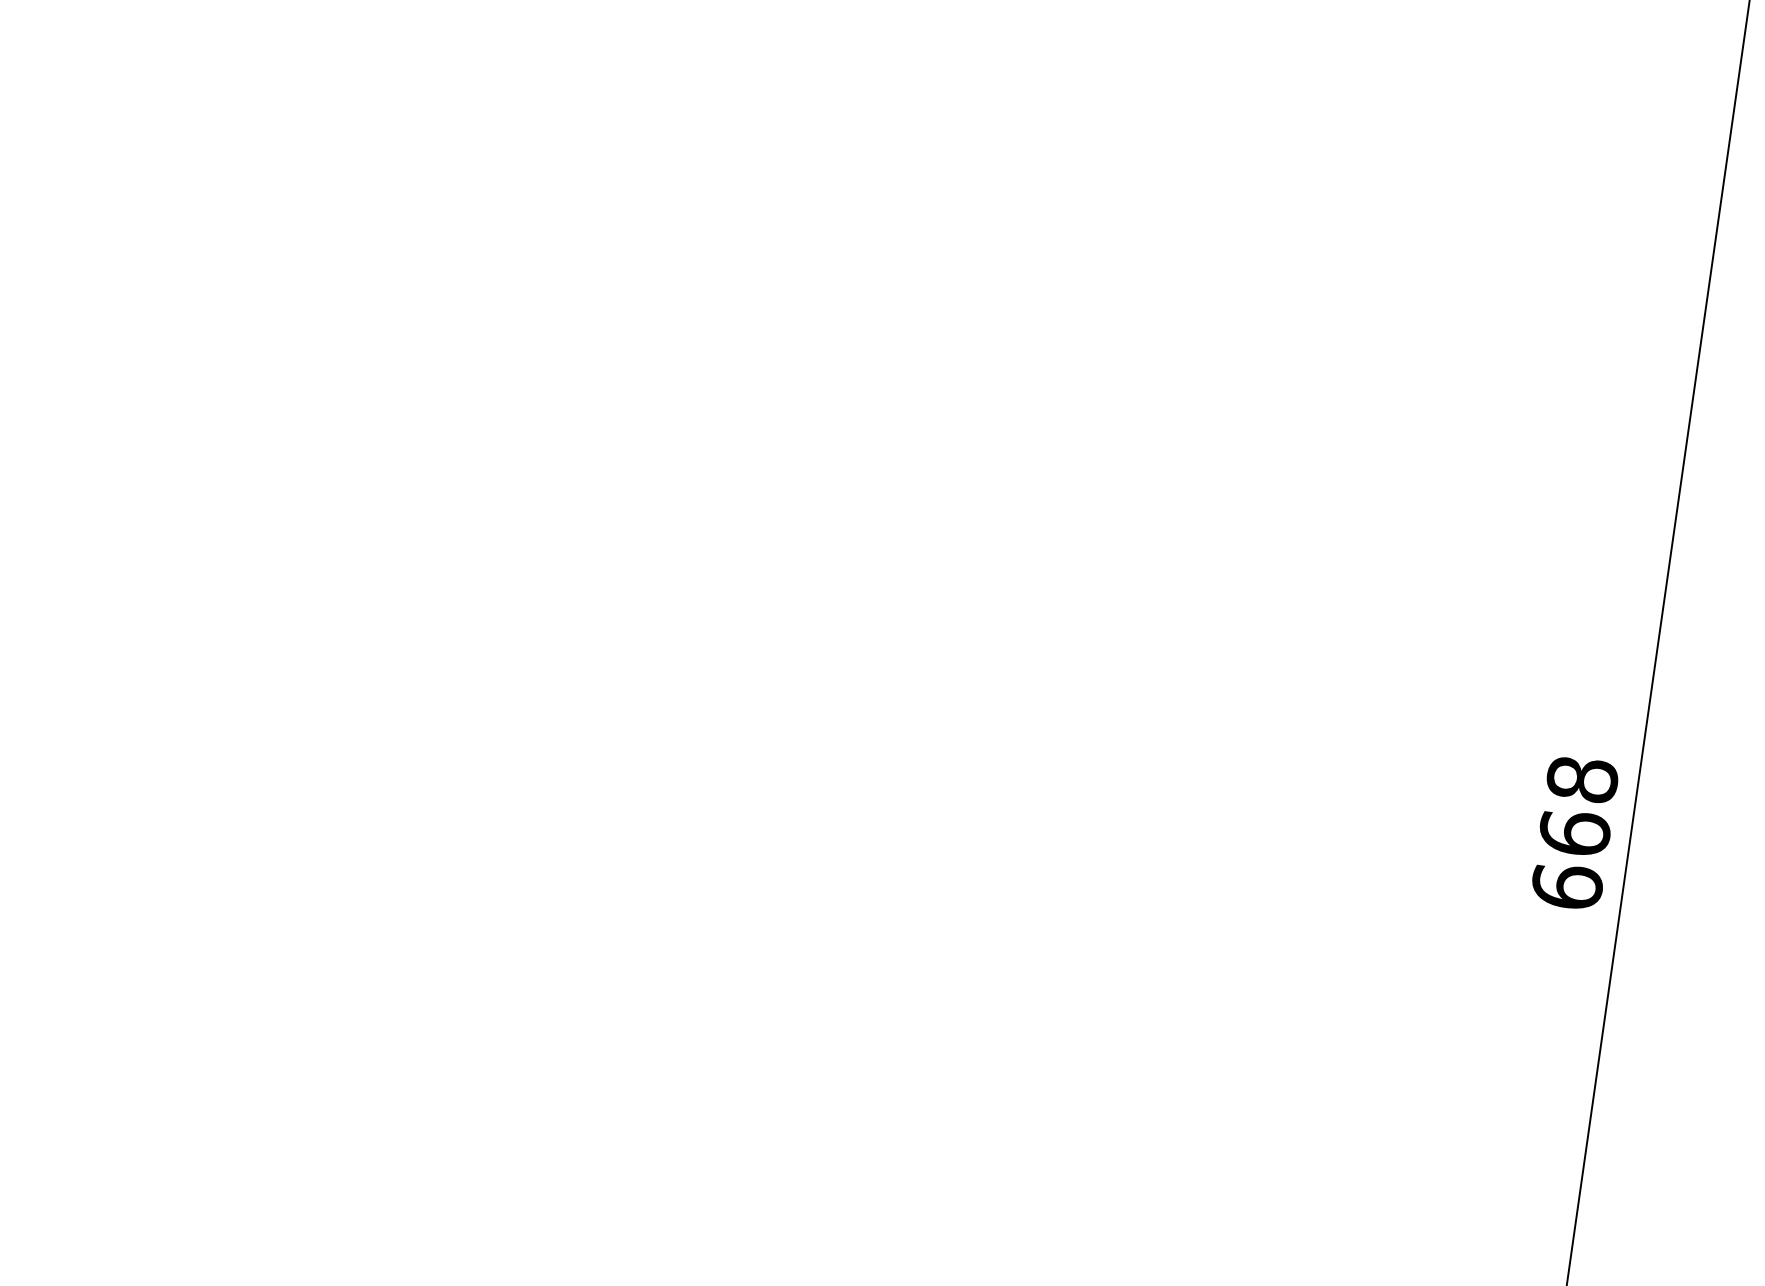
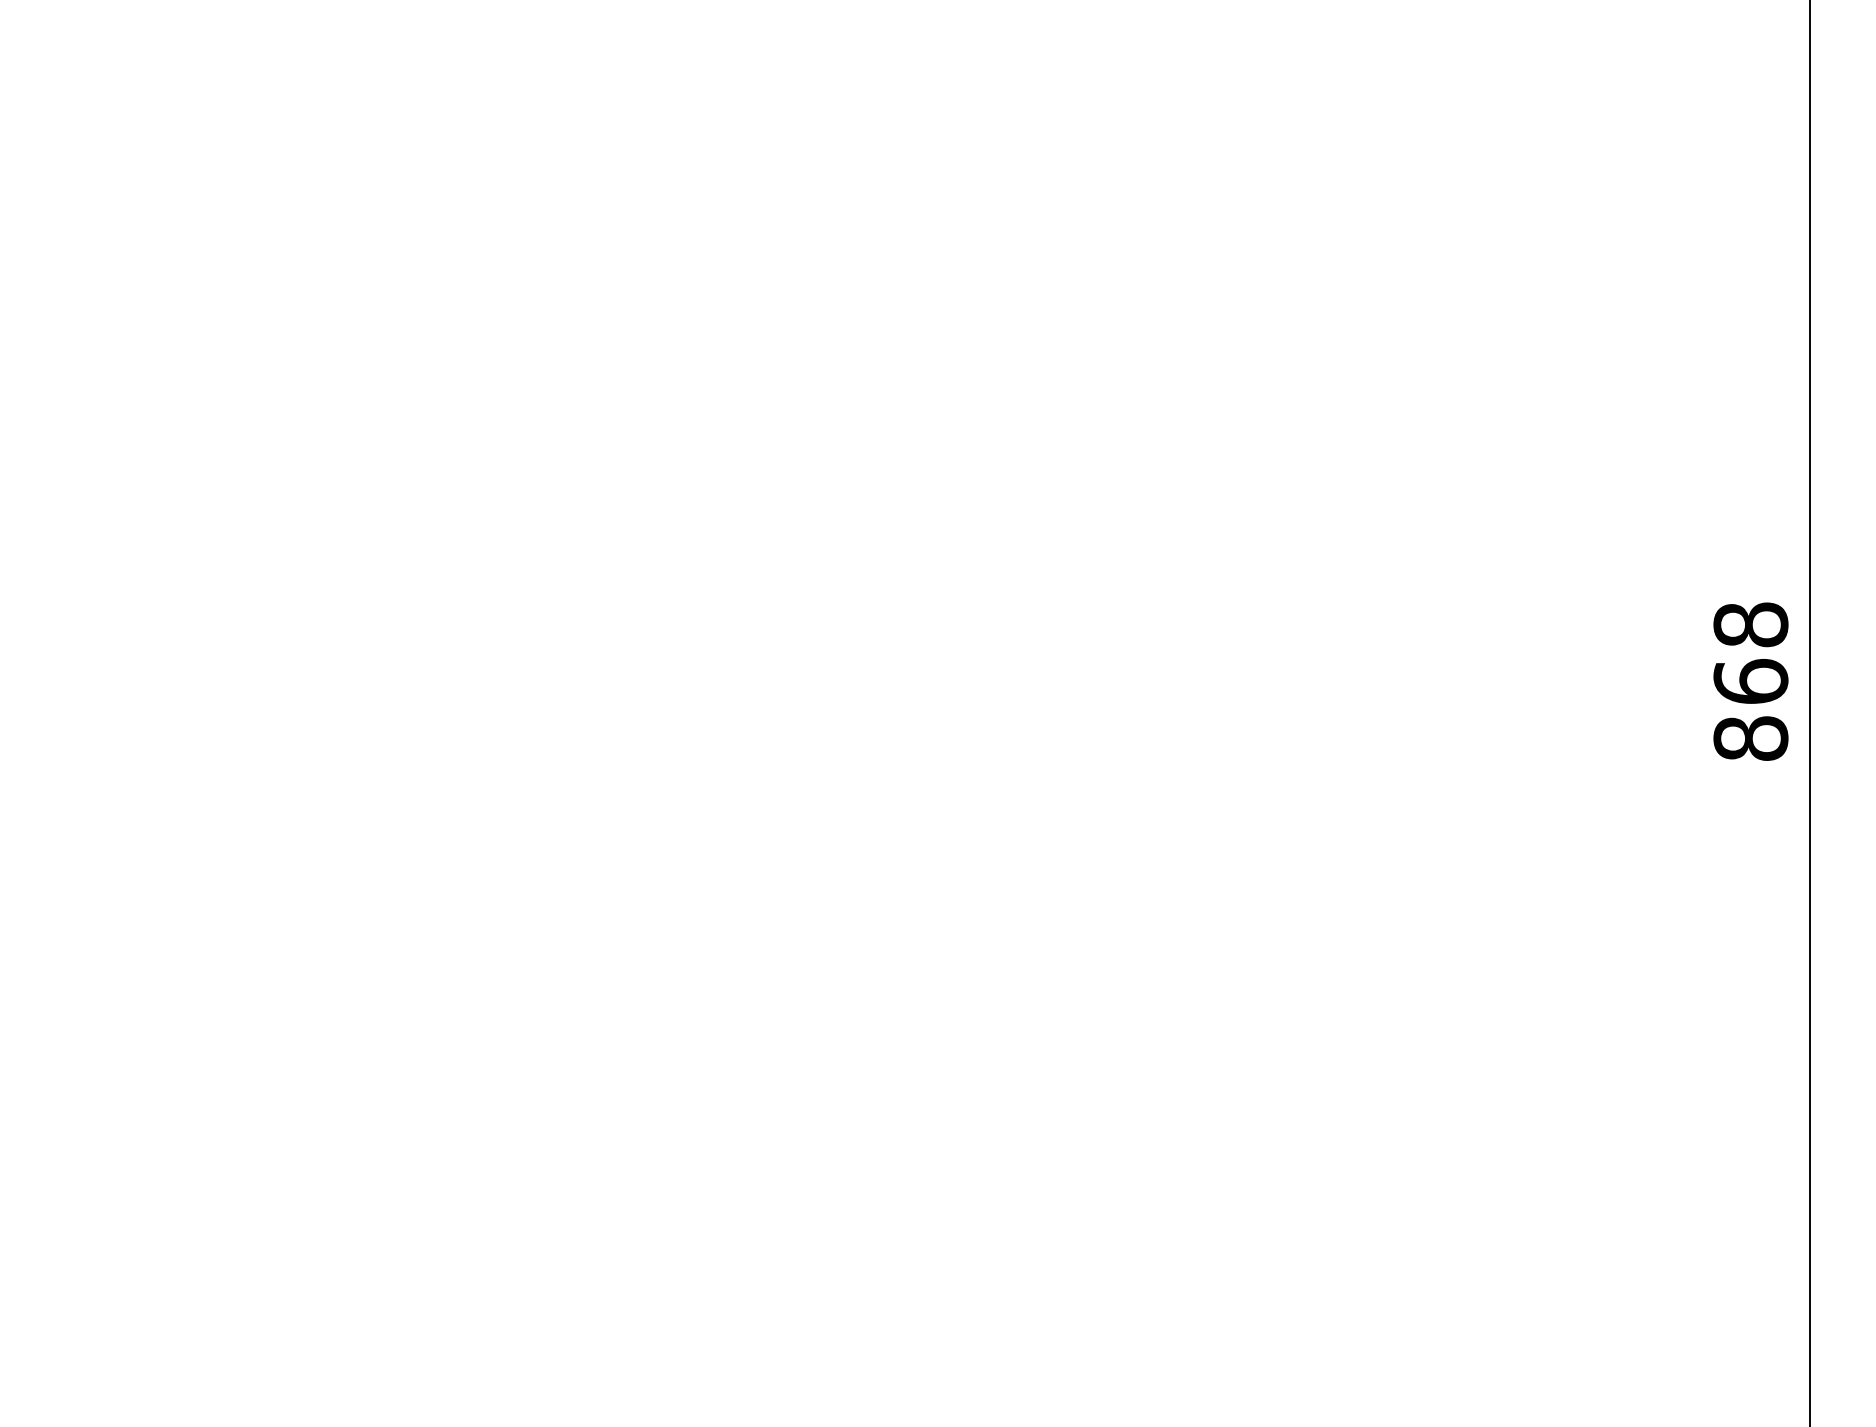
text: (1566, 885) -> (1750, 737), 668 -> 868

